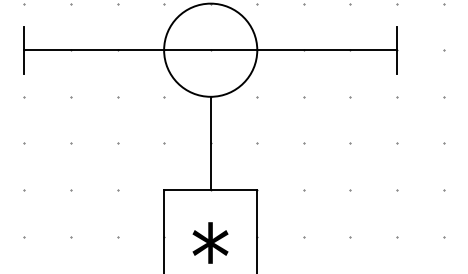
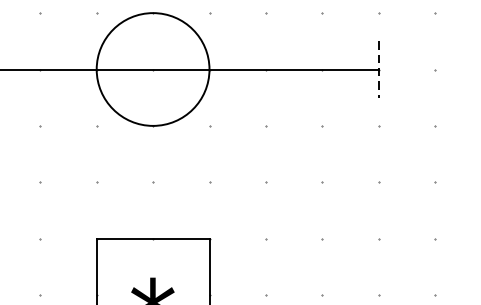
line: (397, 50) -> (379, 69), solid -> dashed
line: (210, 143) -> (152, 182), removed

